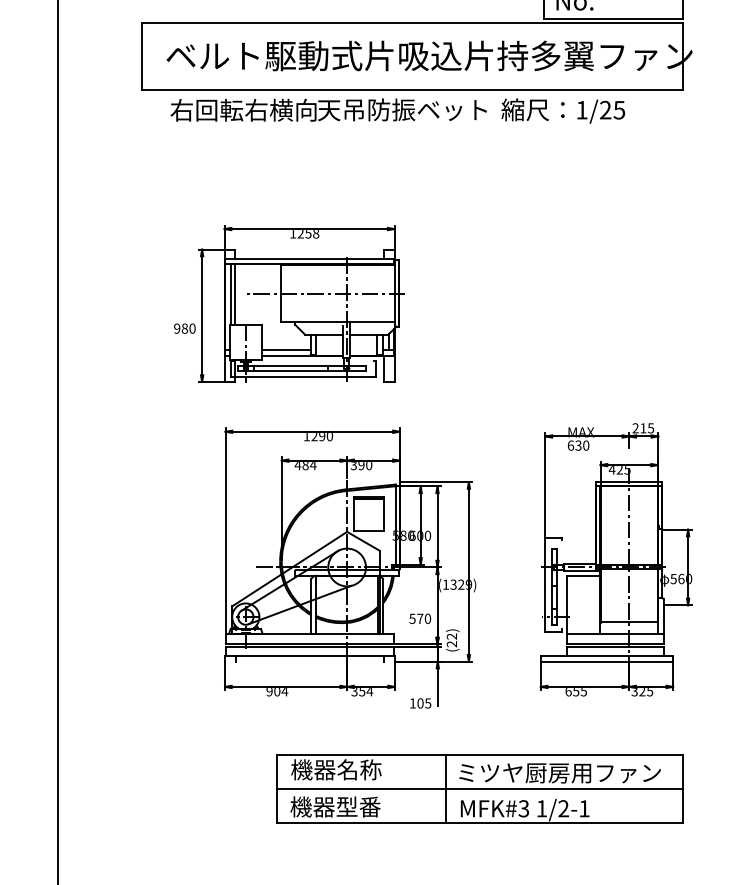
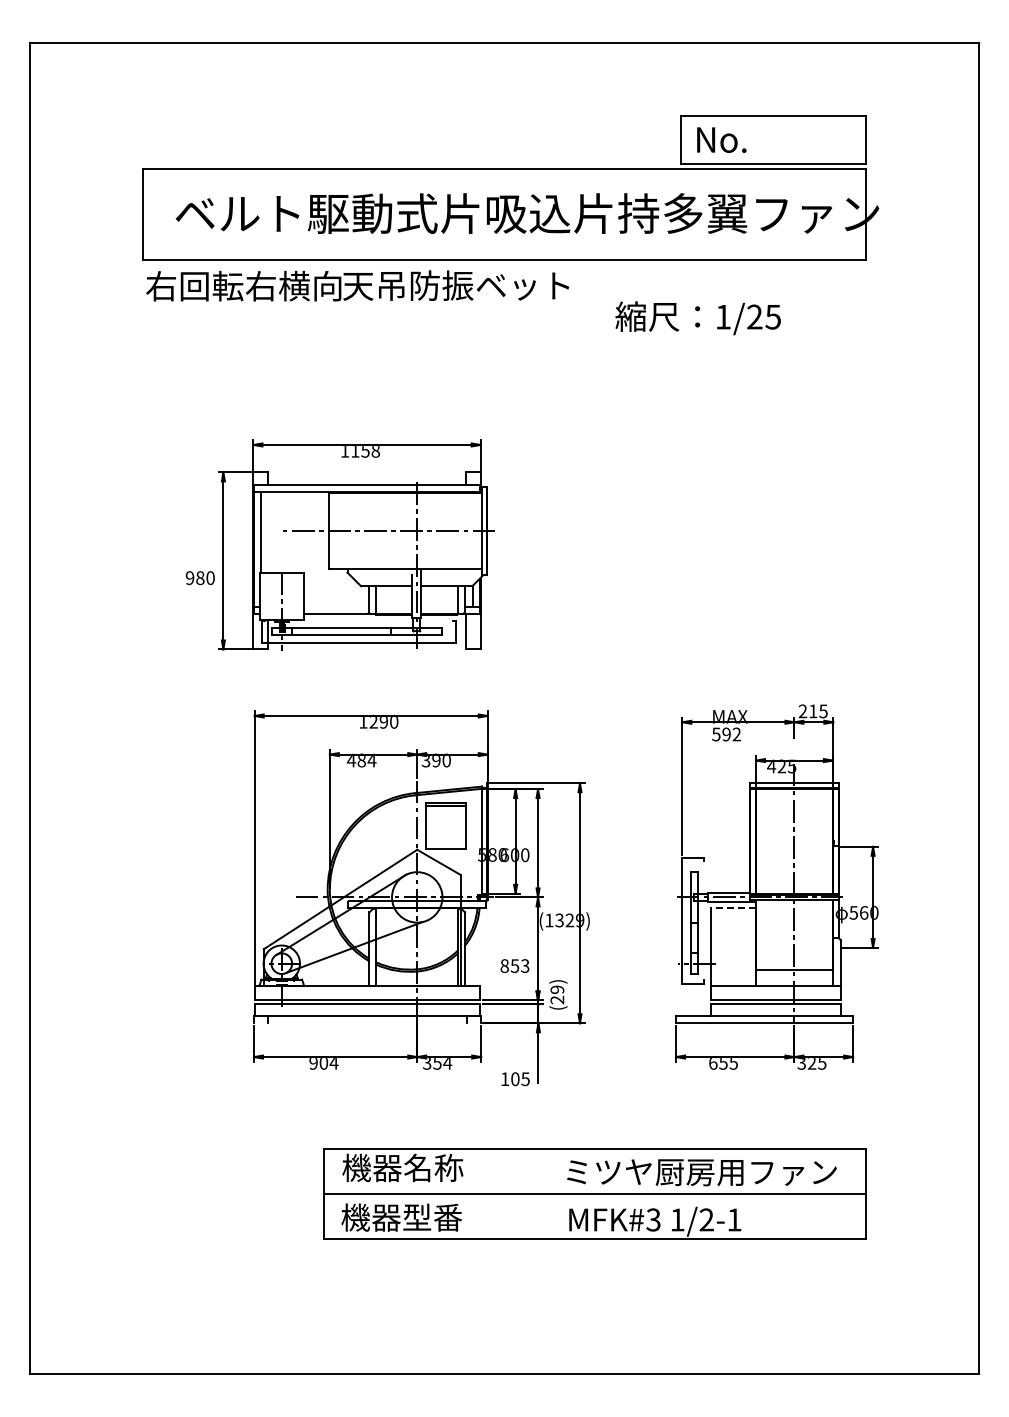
text: (328, 109) -> (357, 285), moved
text: (562, 111) -> (697, 318), moved
text: (300, 233) -> (355, 451), 1258 -> 1158
line: (235, 294) -> (267, 532), removed
line: (285, 350) -> (335, 607), removed
text: (578, 445) -> (726, 734), 630 -> 592
line: (582, 575) -> (732, 908), solid -> dashed
text: (419, 618) -> (514, 965), 570 -> 853
text: (452, 636) -> (557, 989), (22) -> (29)
line: (446, 788) -> (549, 1193), removed

